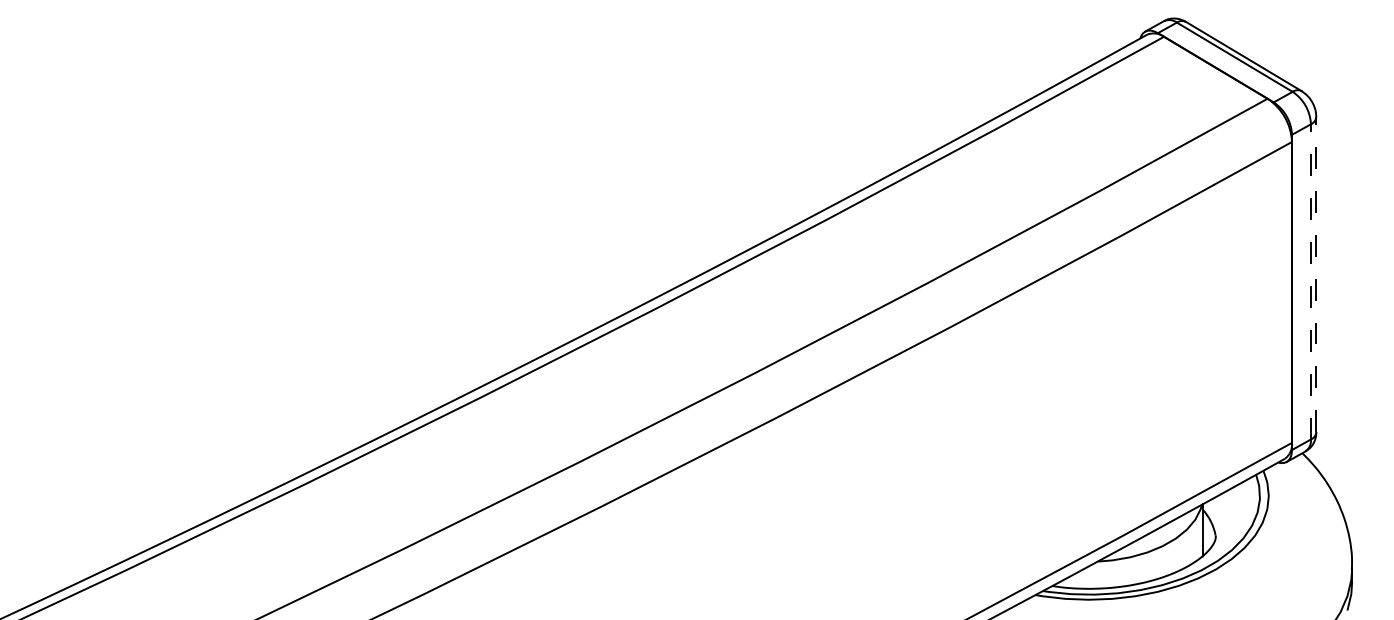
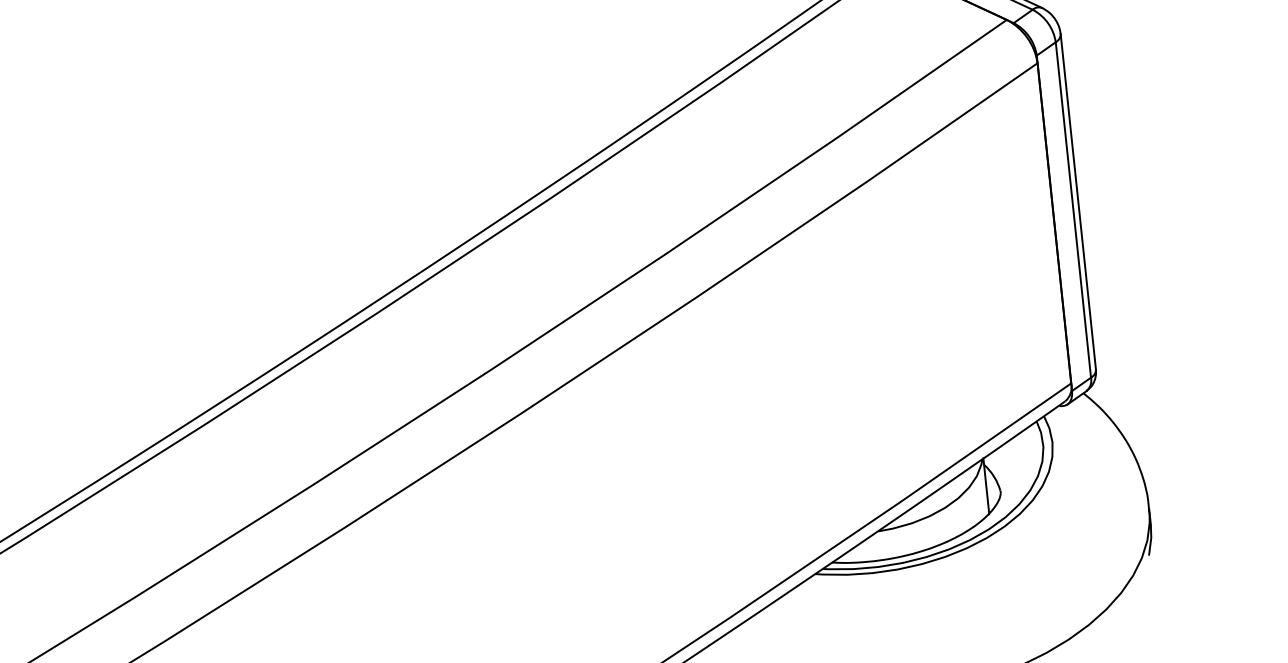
line: (1316, 274) -> (1078, 201), dashed -> solid
line: (1310, 281) -> (1072, 209), dashed -> solid

